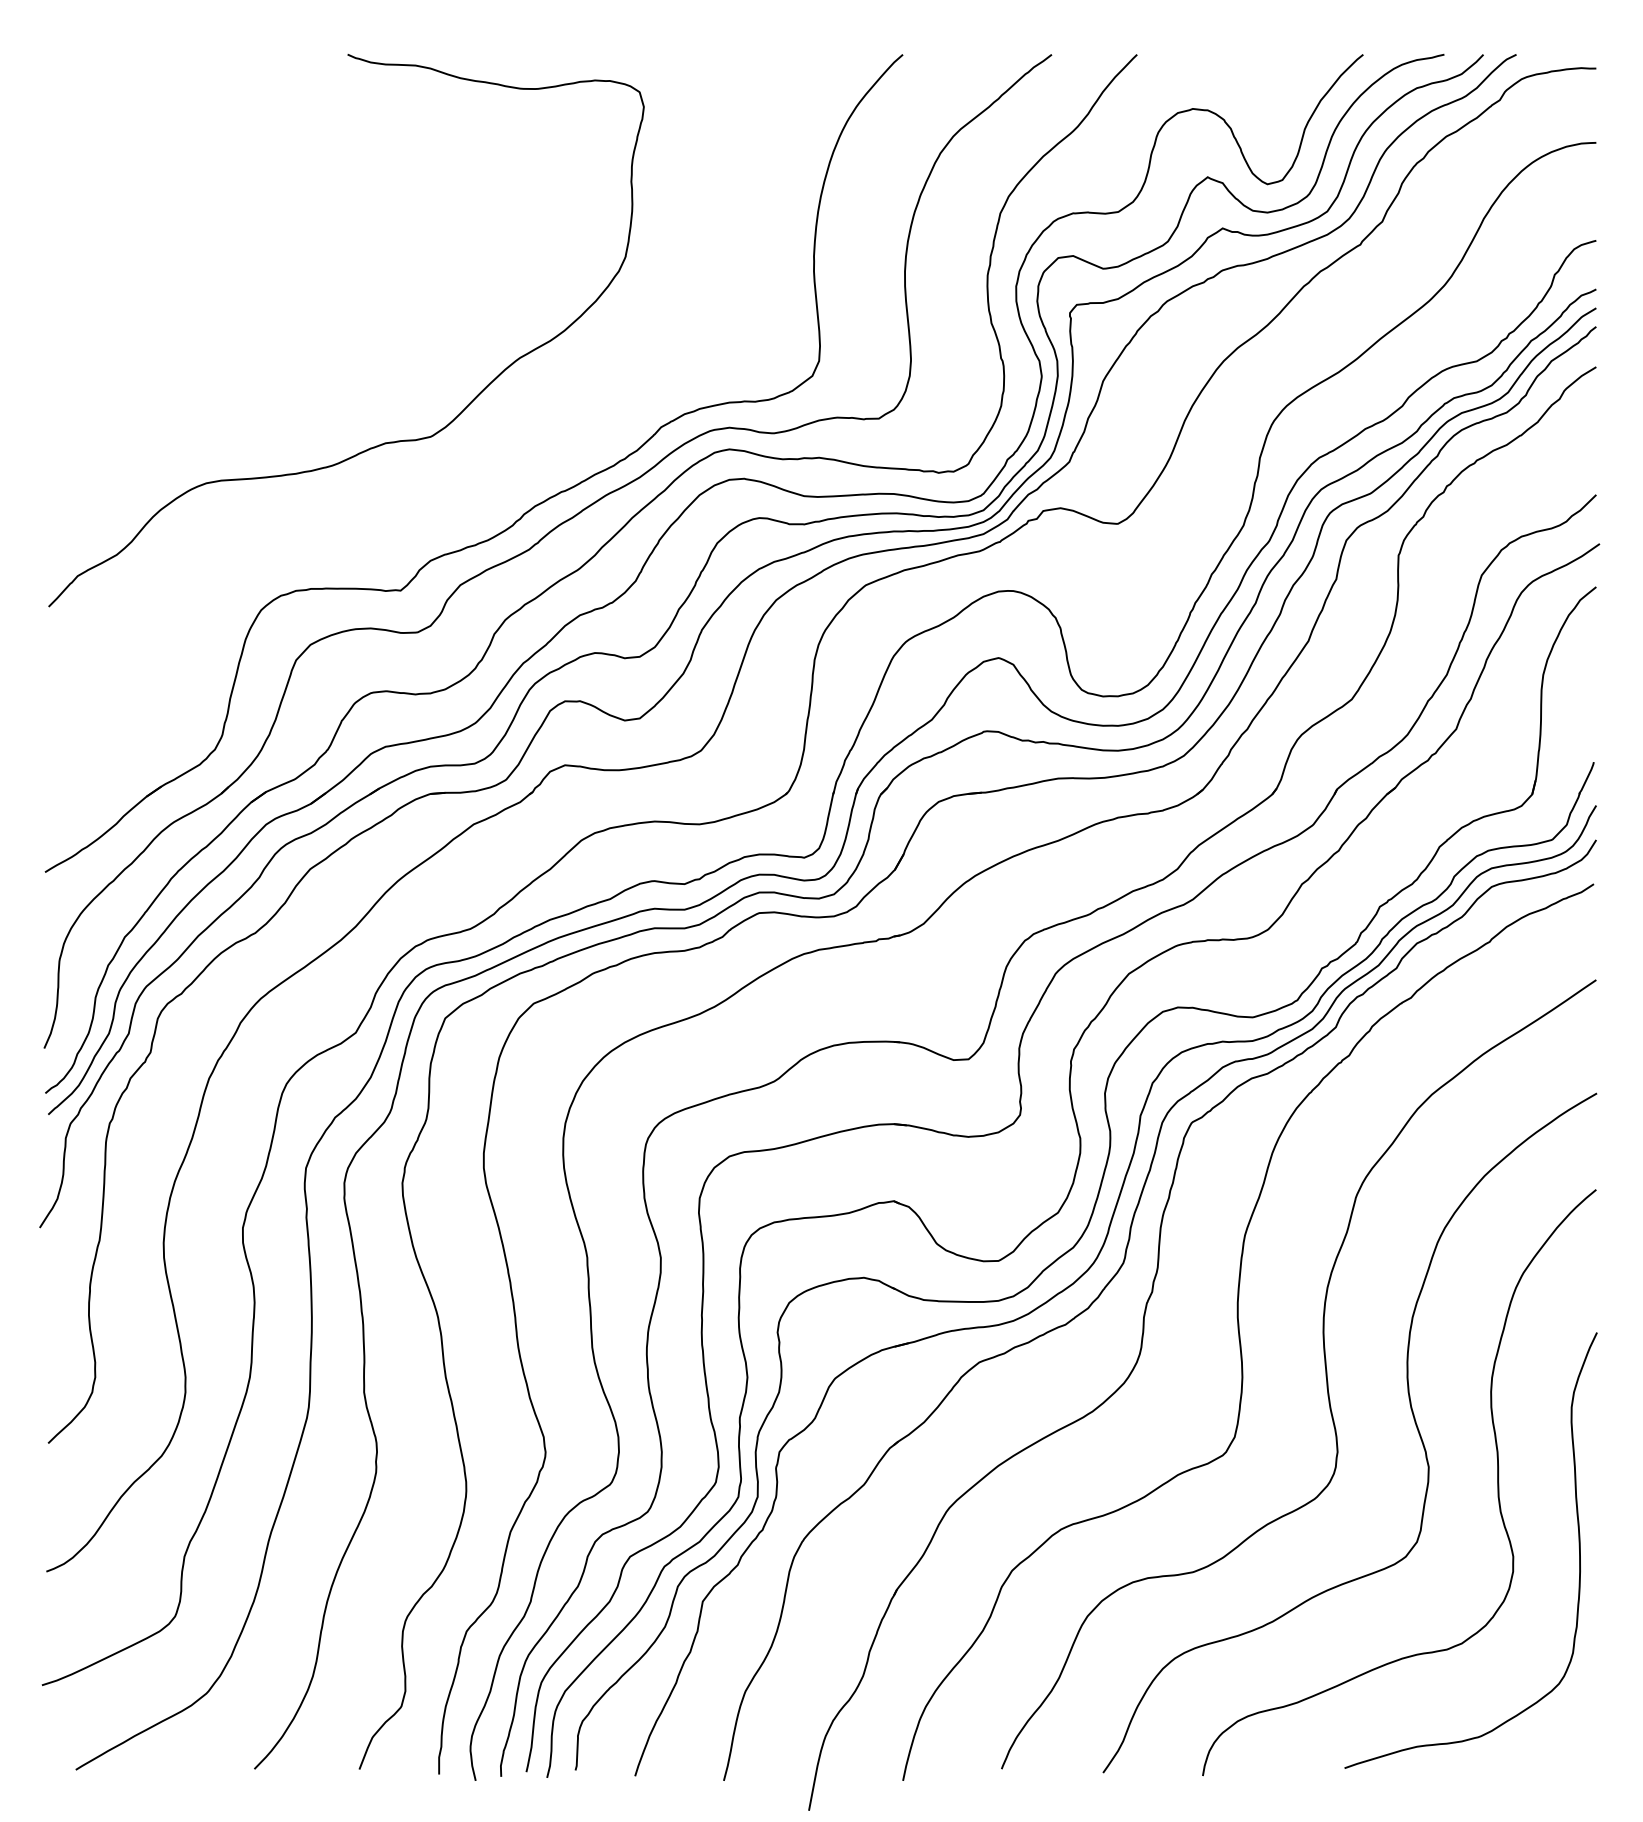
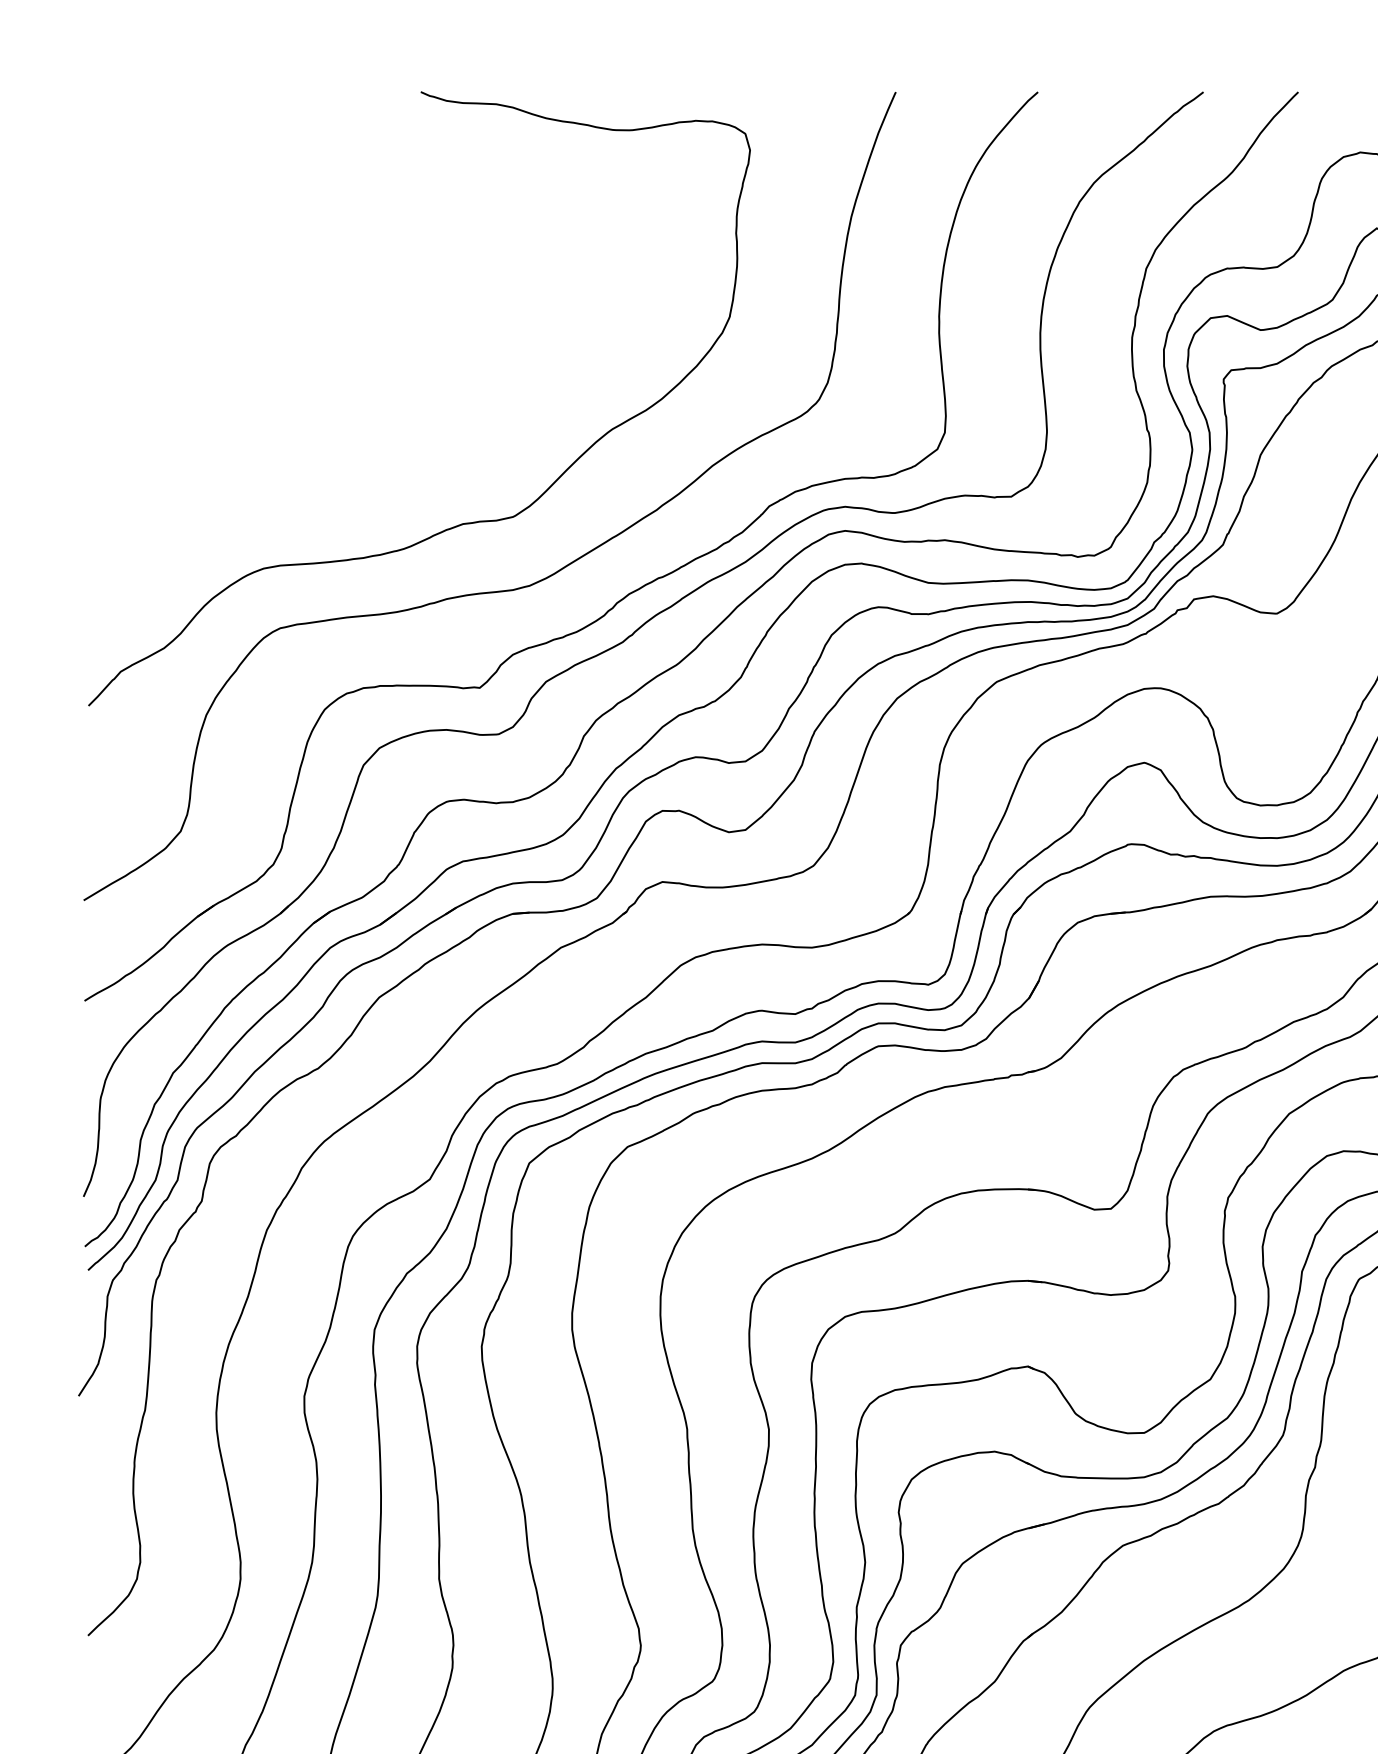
curve: (420, 502) -> (501, 589), added

